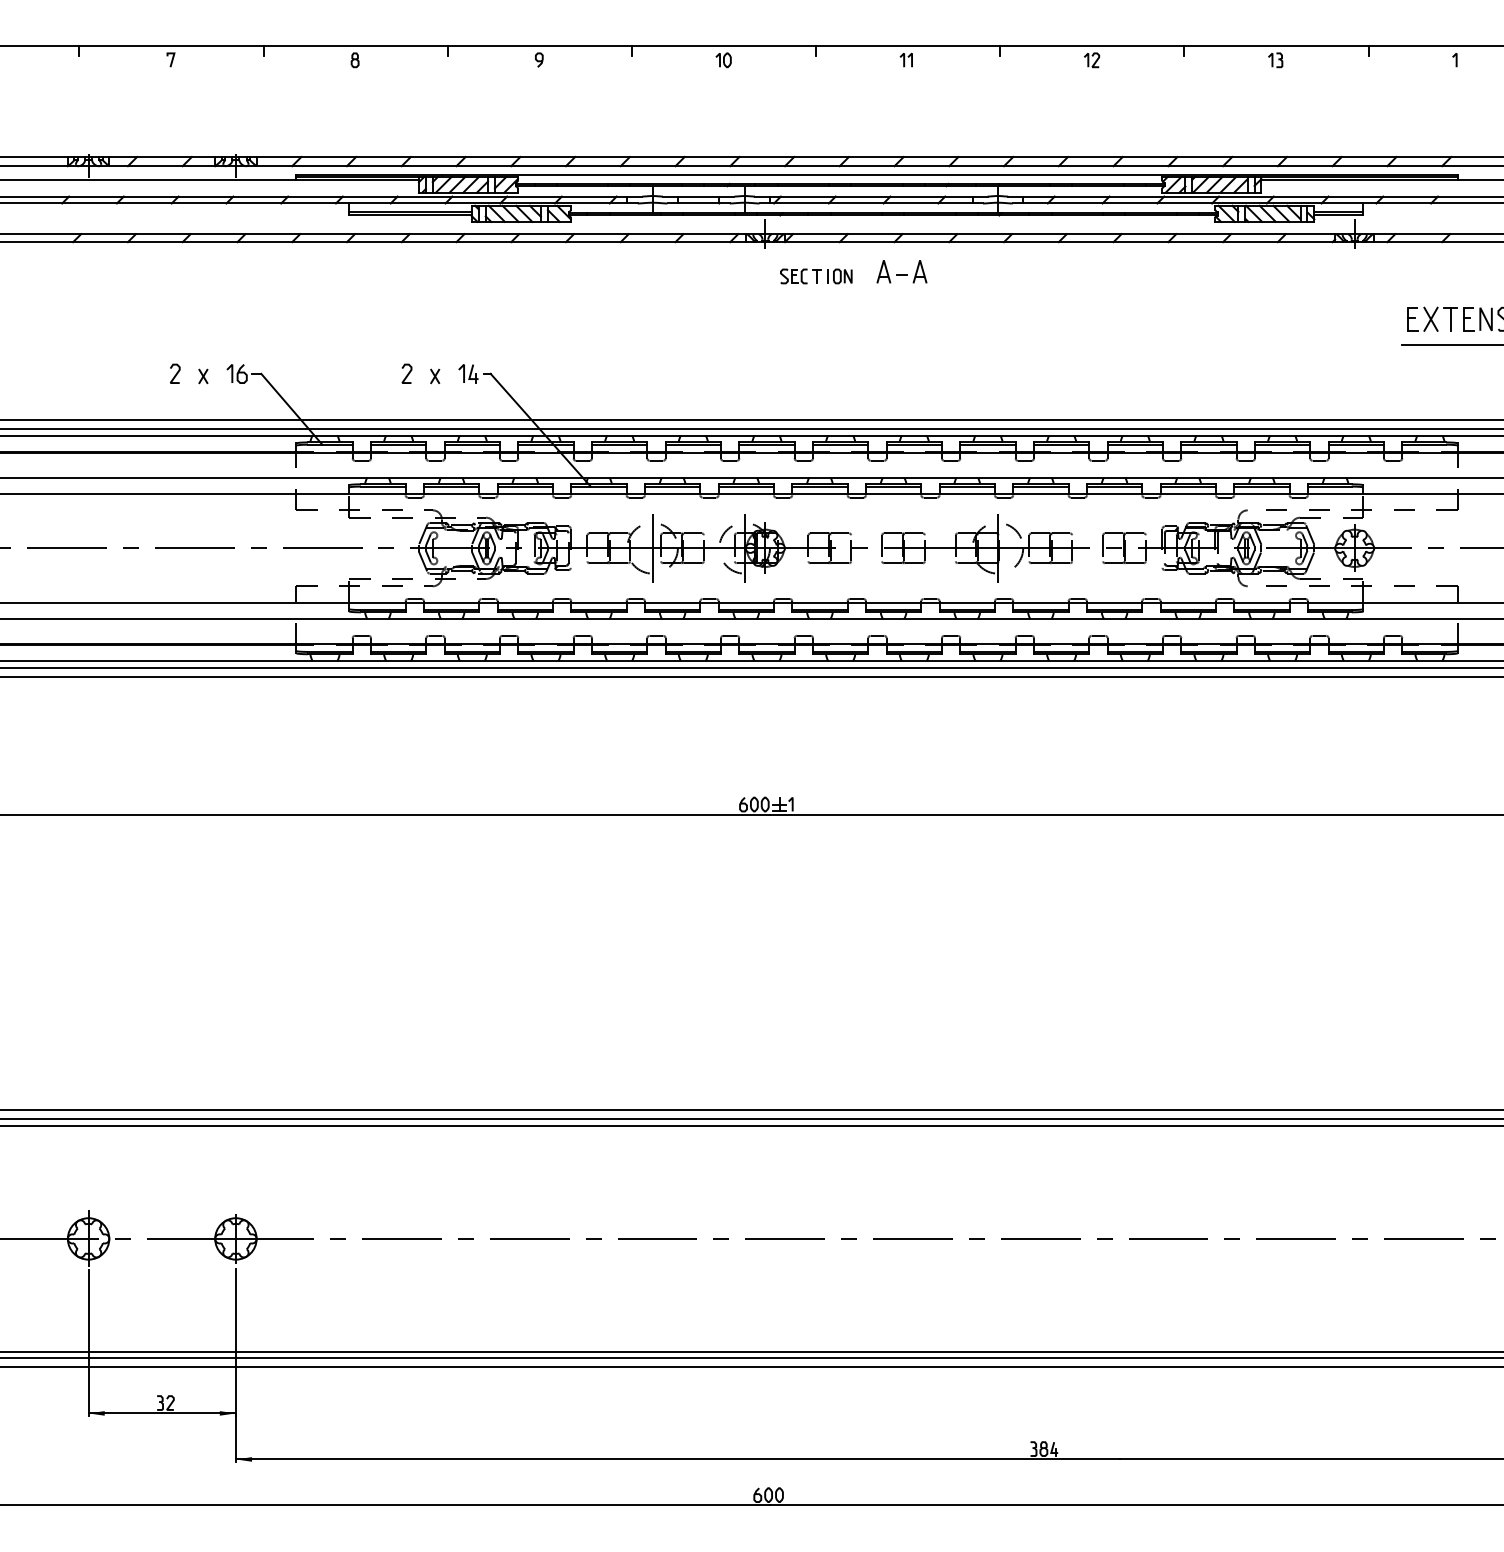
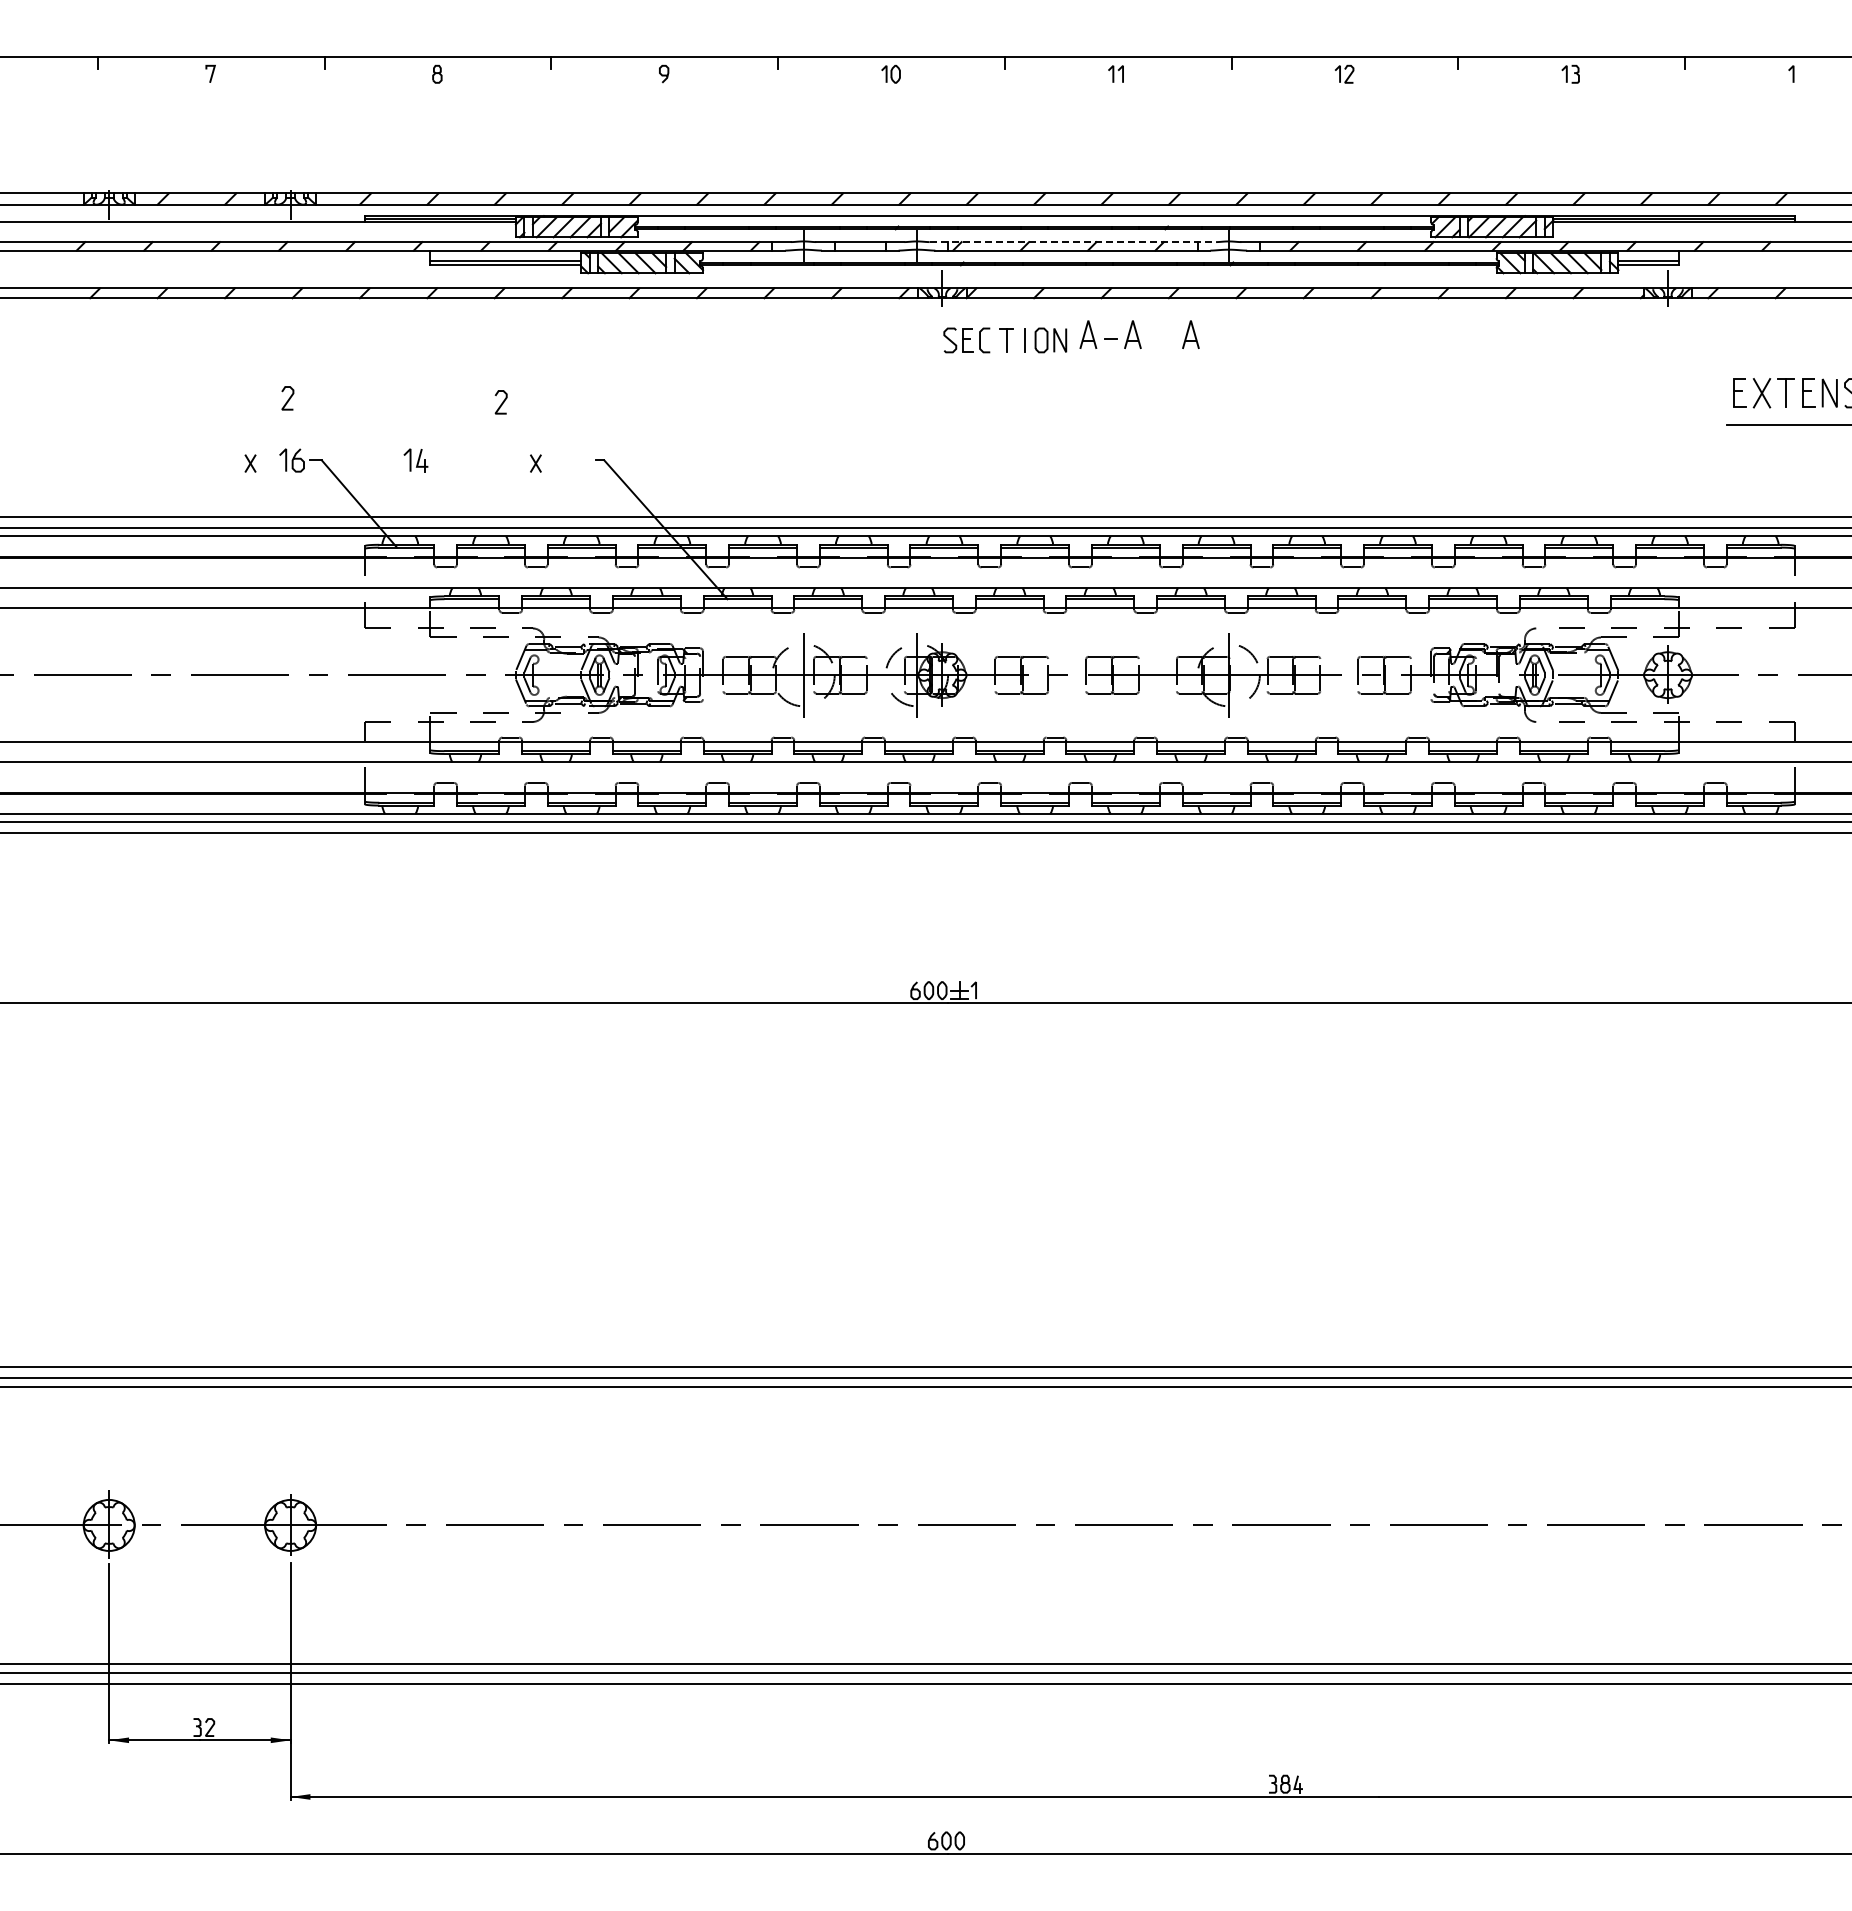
line: (871, 196) -> (1073, 242), solid -> dashed
part: (966, 271) -> (1190, 334), added
part: (815, 276) -> (1004, 340), size x1.4
curve: (175, 373) -> (288, 398), moved
part: (468, 373) -> (415, 460), moved
curve: (407, 374) -> (501, 403), moved

